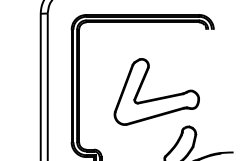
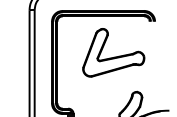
part: (156, 91) -> (113, 52), moved

